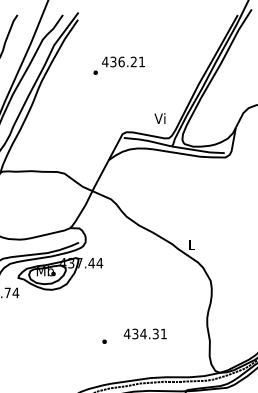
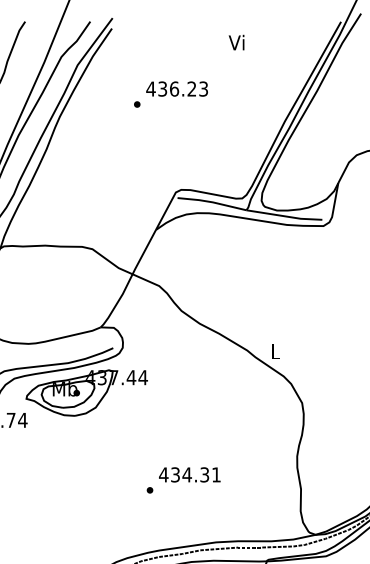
text: (141, 61) -> (202, 88), 436.21 -> 436.23
text: (159, 118) -> (235, 42), moved
text: (144, 333) -> (188, 474), moved

